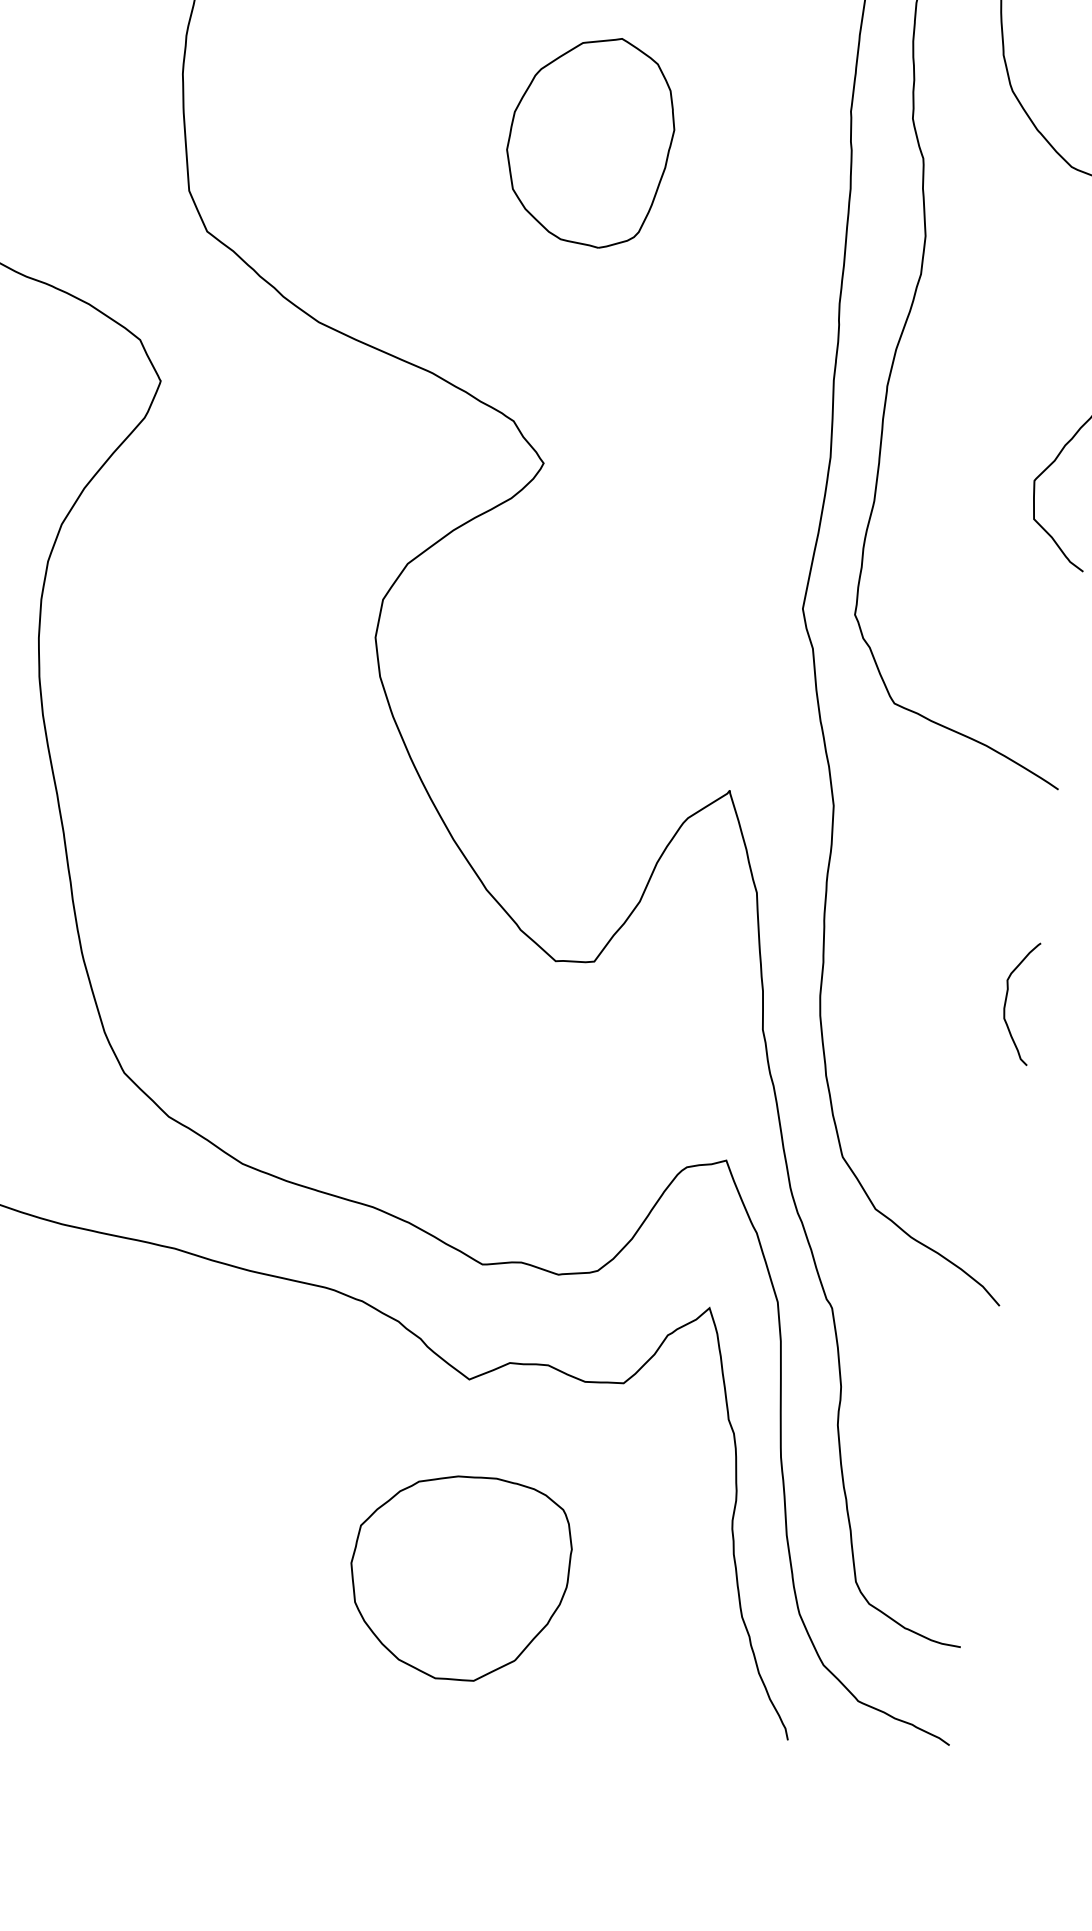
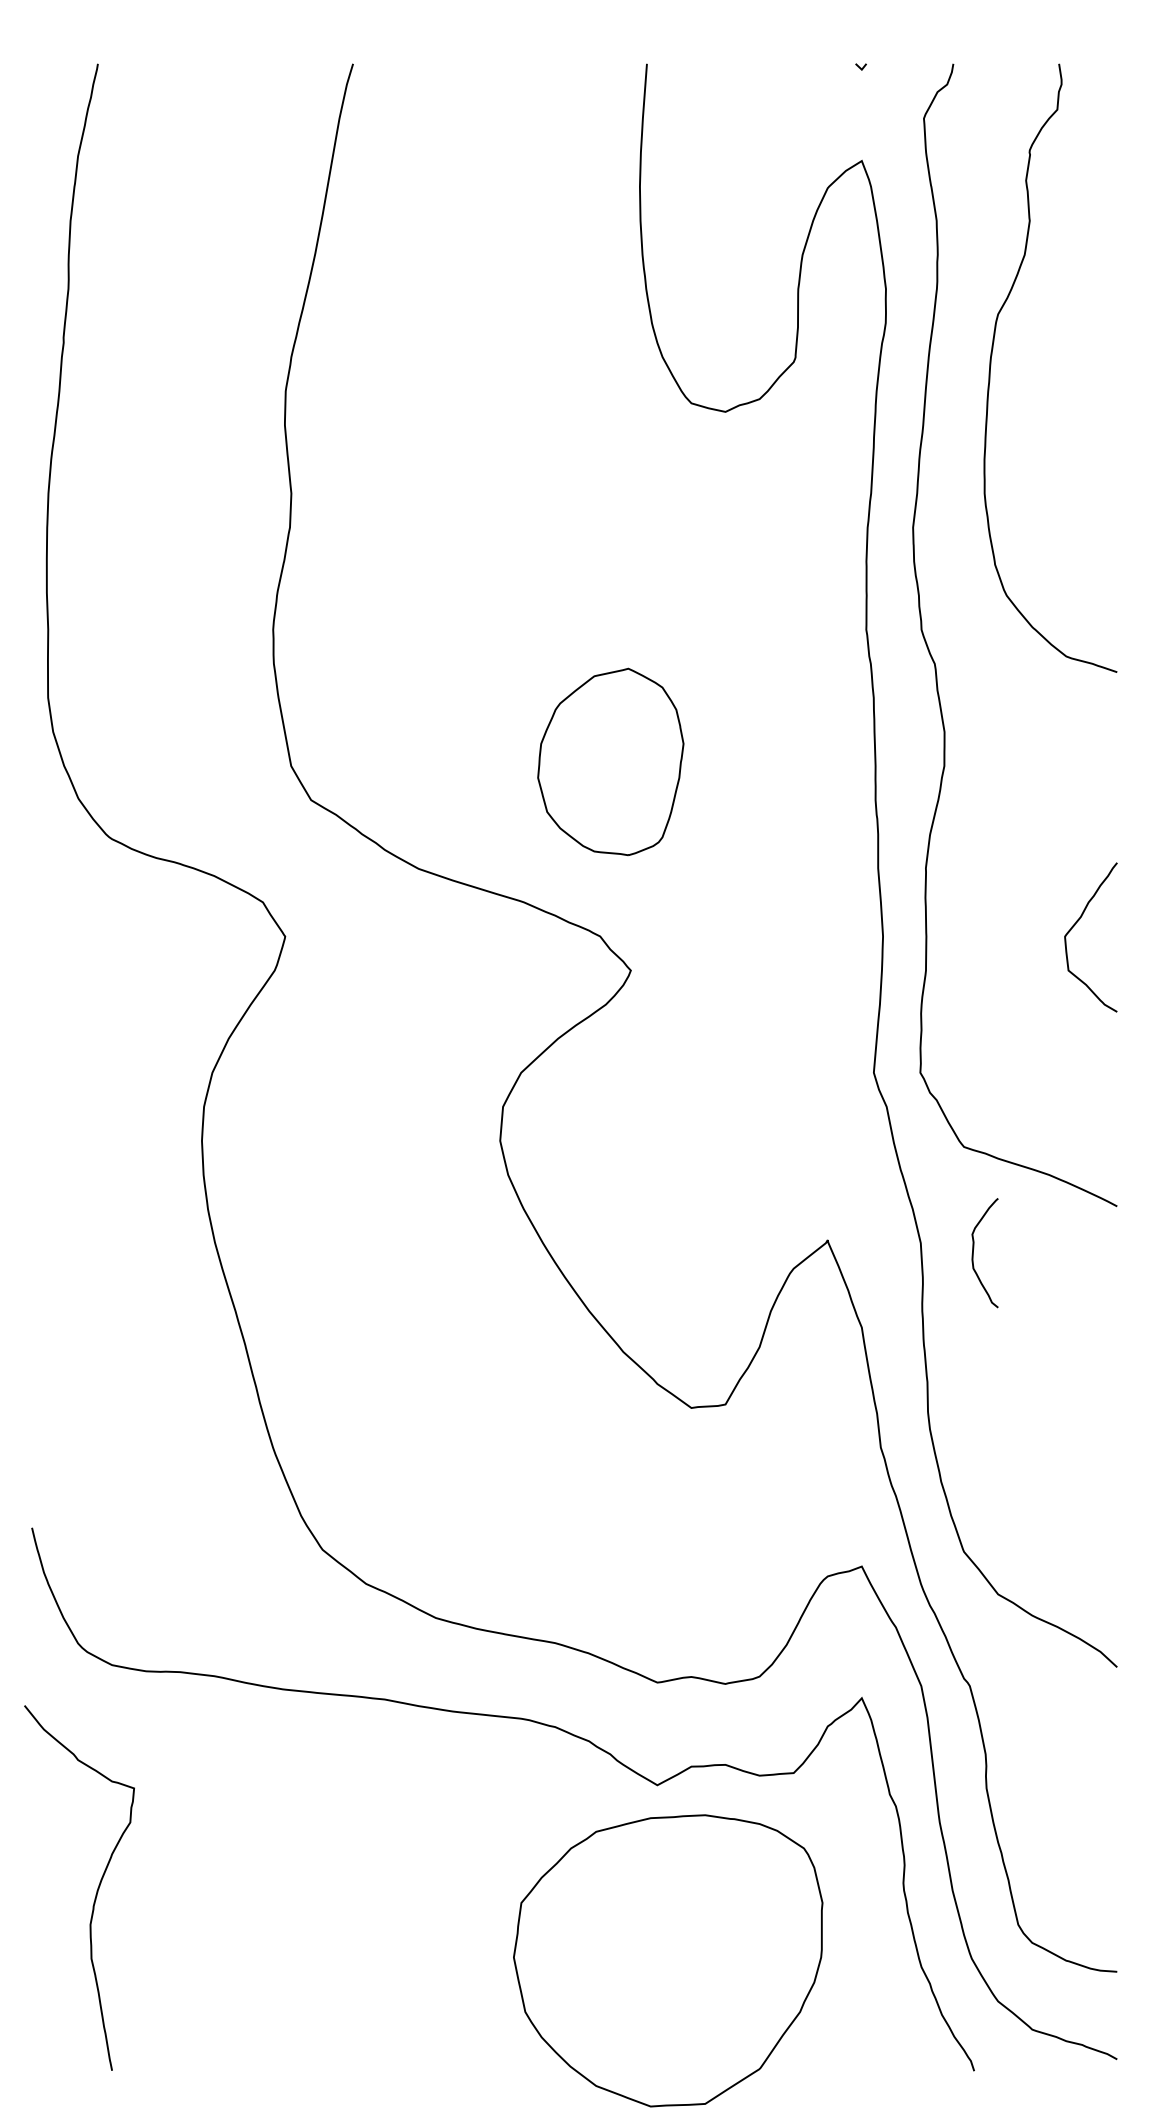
part: (590, 140) -> (610, 761), moved
curve: (1006, 1001) -> (973, 1253), moved
part: (459, 1577) -> (668, 1960), size x1.6

